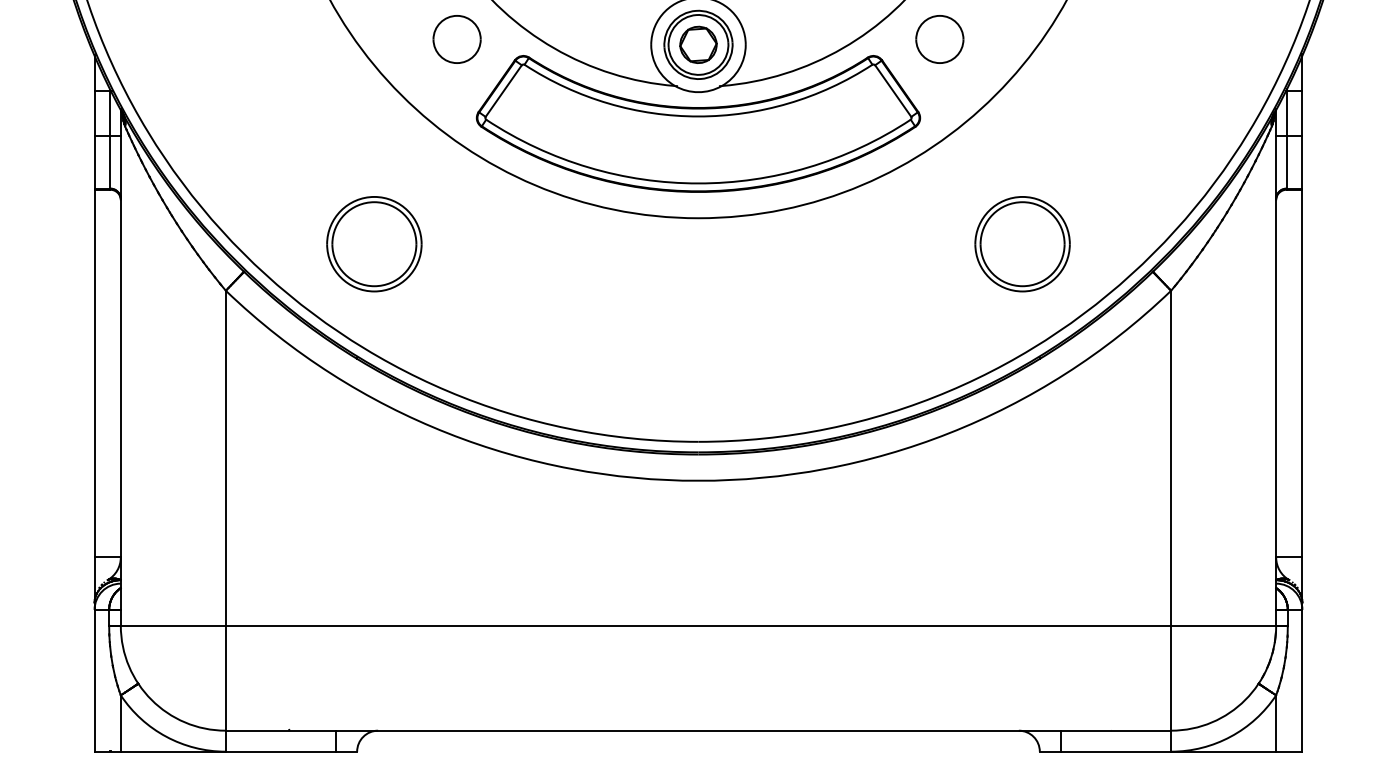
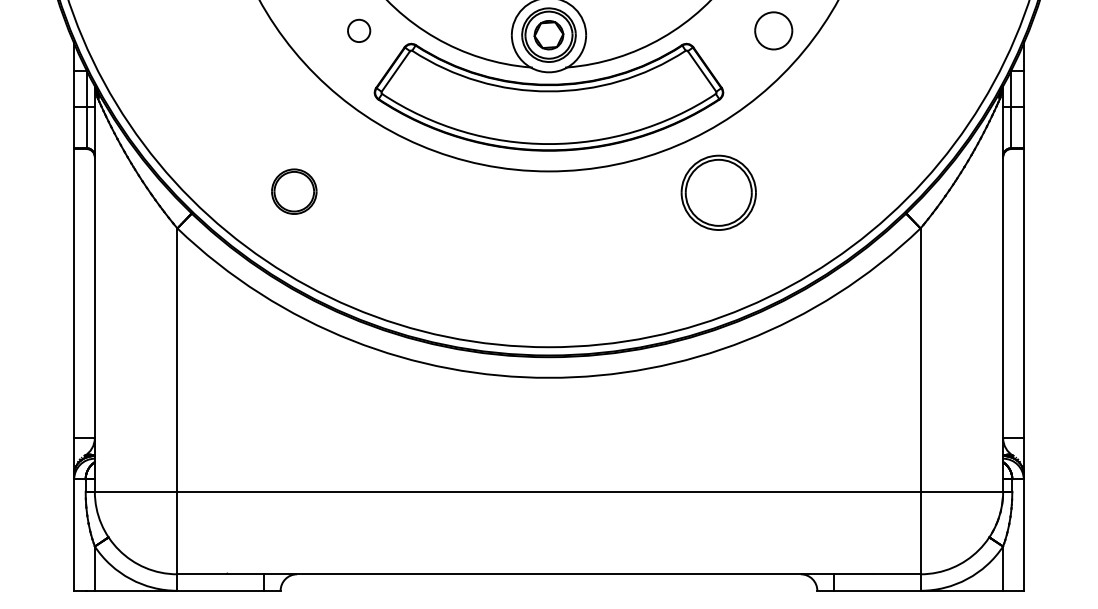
part: (456, 38) -> (358, 30), size x0.6
part: (939, 38) -> (773, 30), moved
part: (374, 243) -> (294, 191), size x0.6
part: (1022, 243) -> (718, 192), moved

